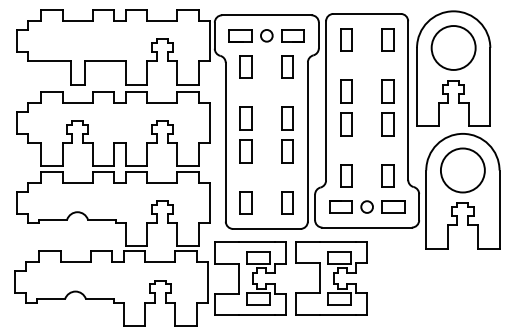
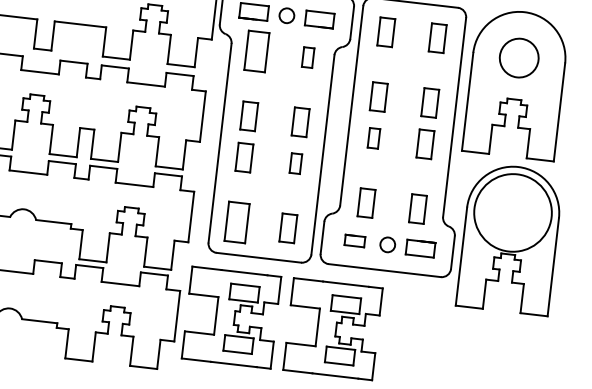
circle: (453, 47) -> (519, 57), size x0.7
part: (245, 66) -> (255, 51), size x1.4
part: (287, 66) -> (308, 57), size x0.7
part: (346, 124) -> (373, 138), size x0.7
part: (287, 151) -> (296, 163), size x0.7
circle: (462, 170) -> (512, 212), size x1.4
part: (245, 202) -> (236, 221), size x1.4
part: (340, 206) -> (354, 240), size x0.7

